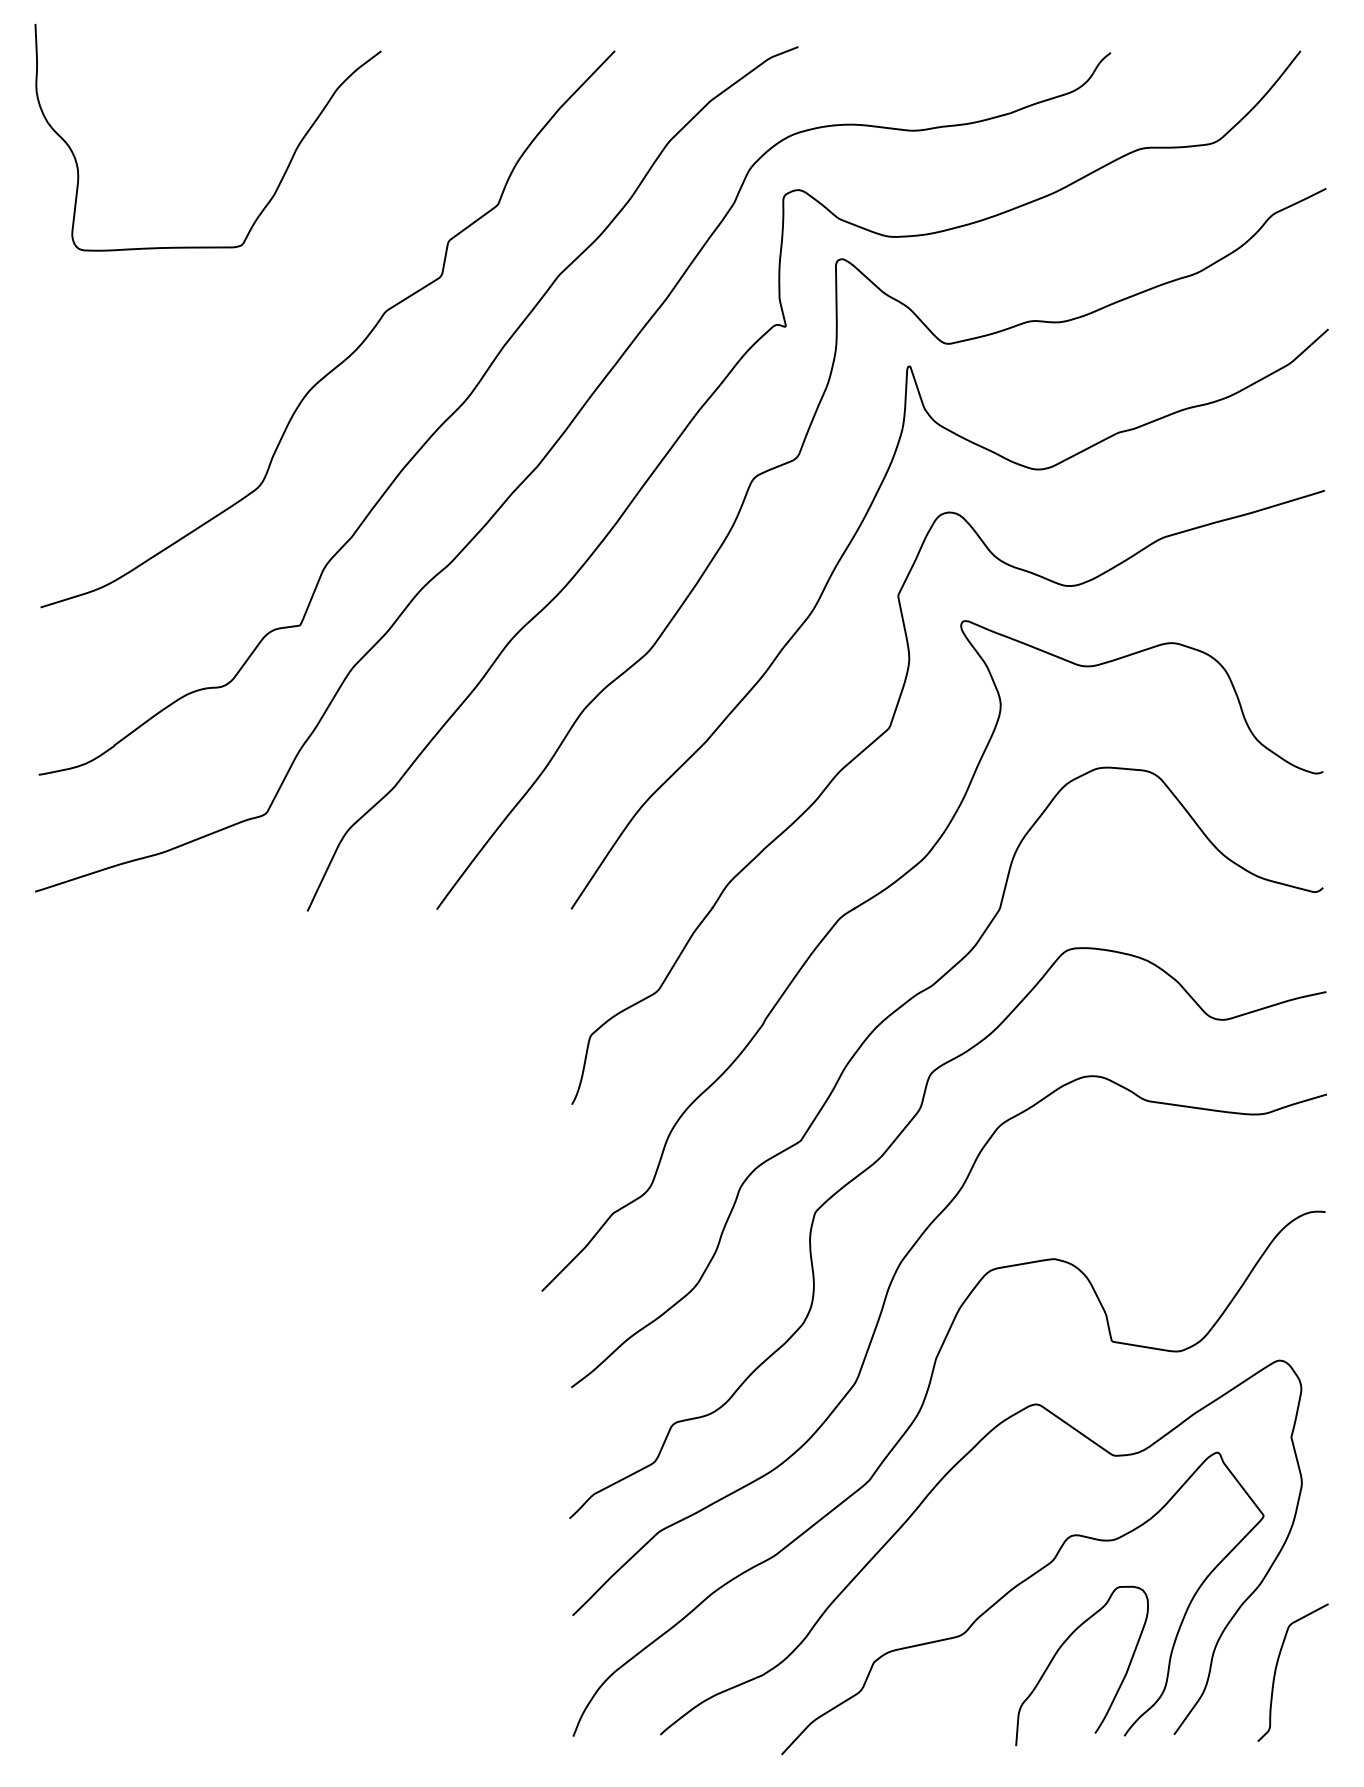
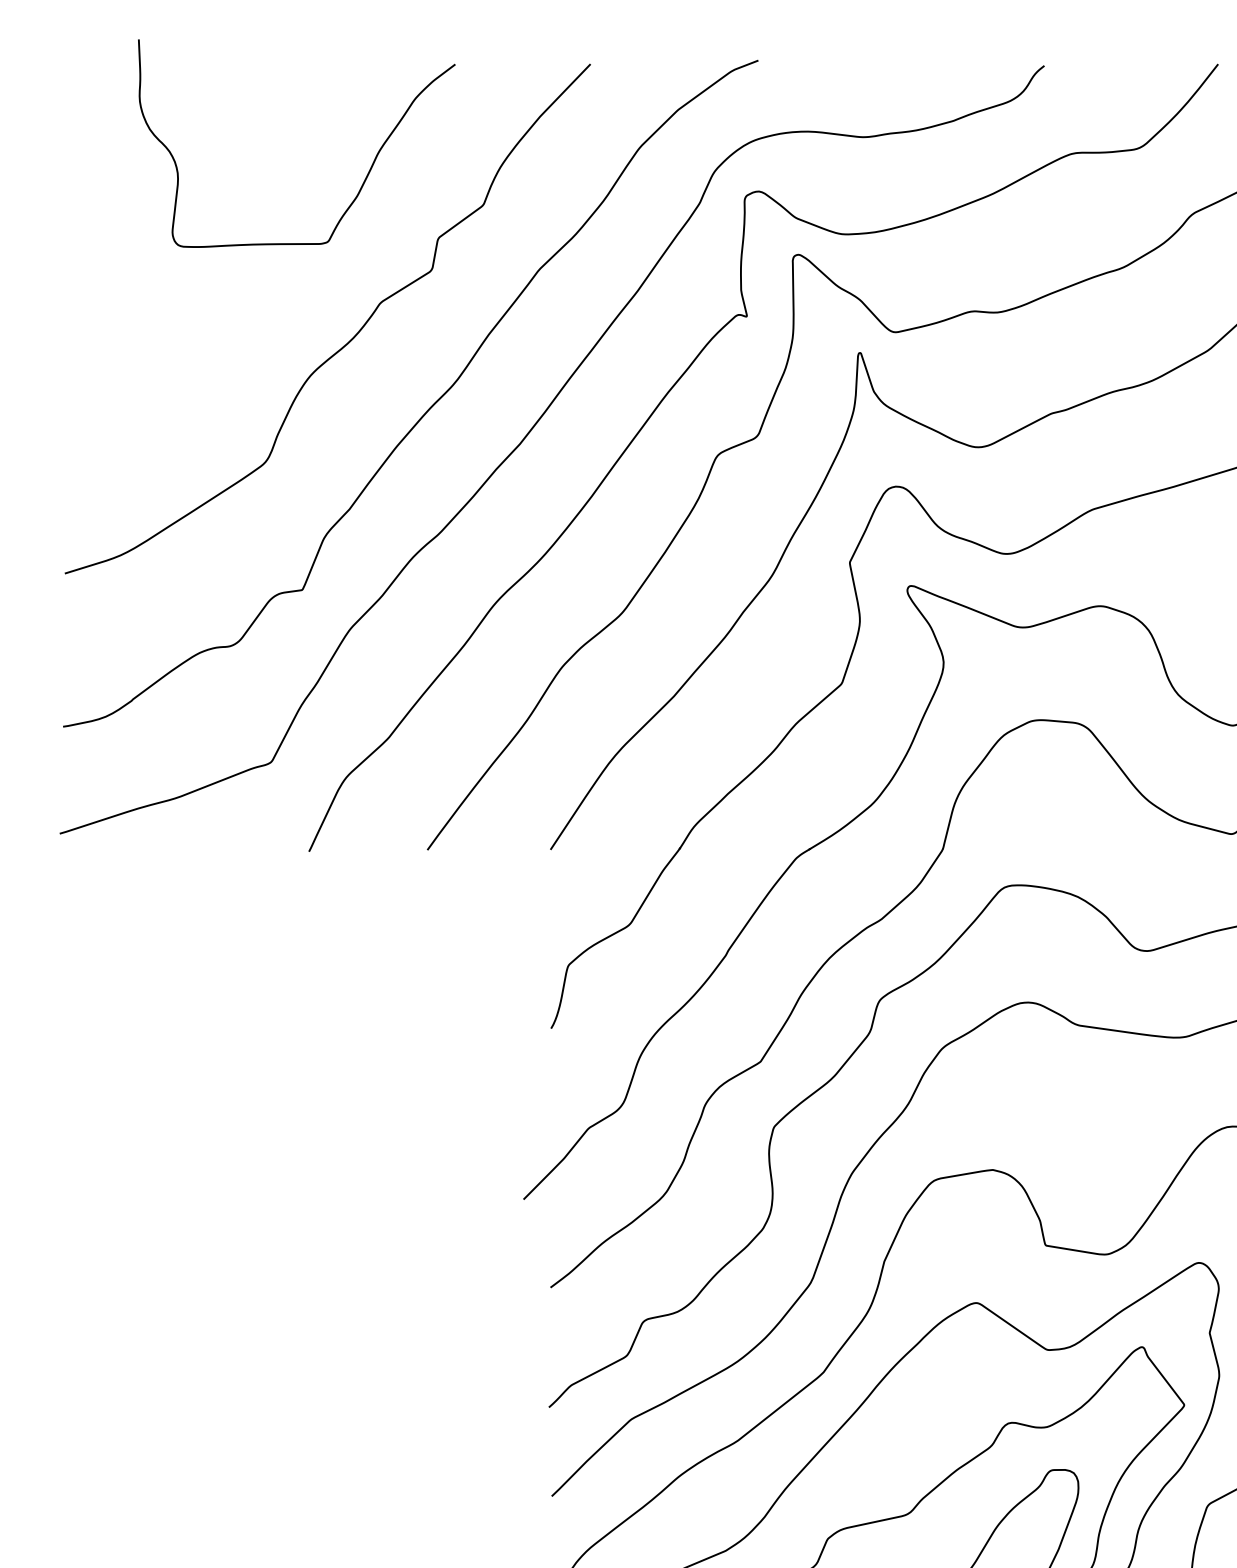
curve: (286, 167) -> (368, 170), moved

